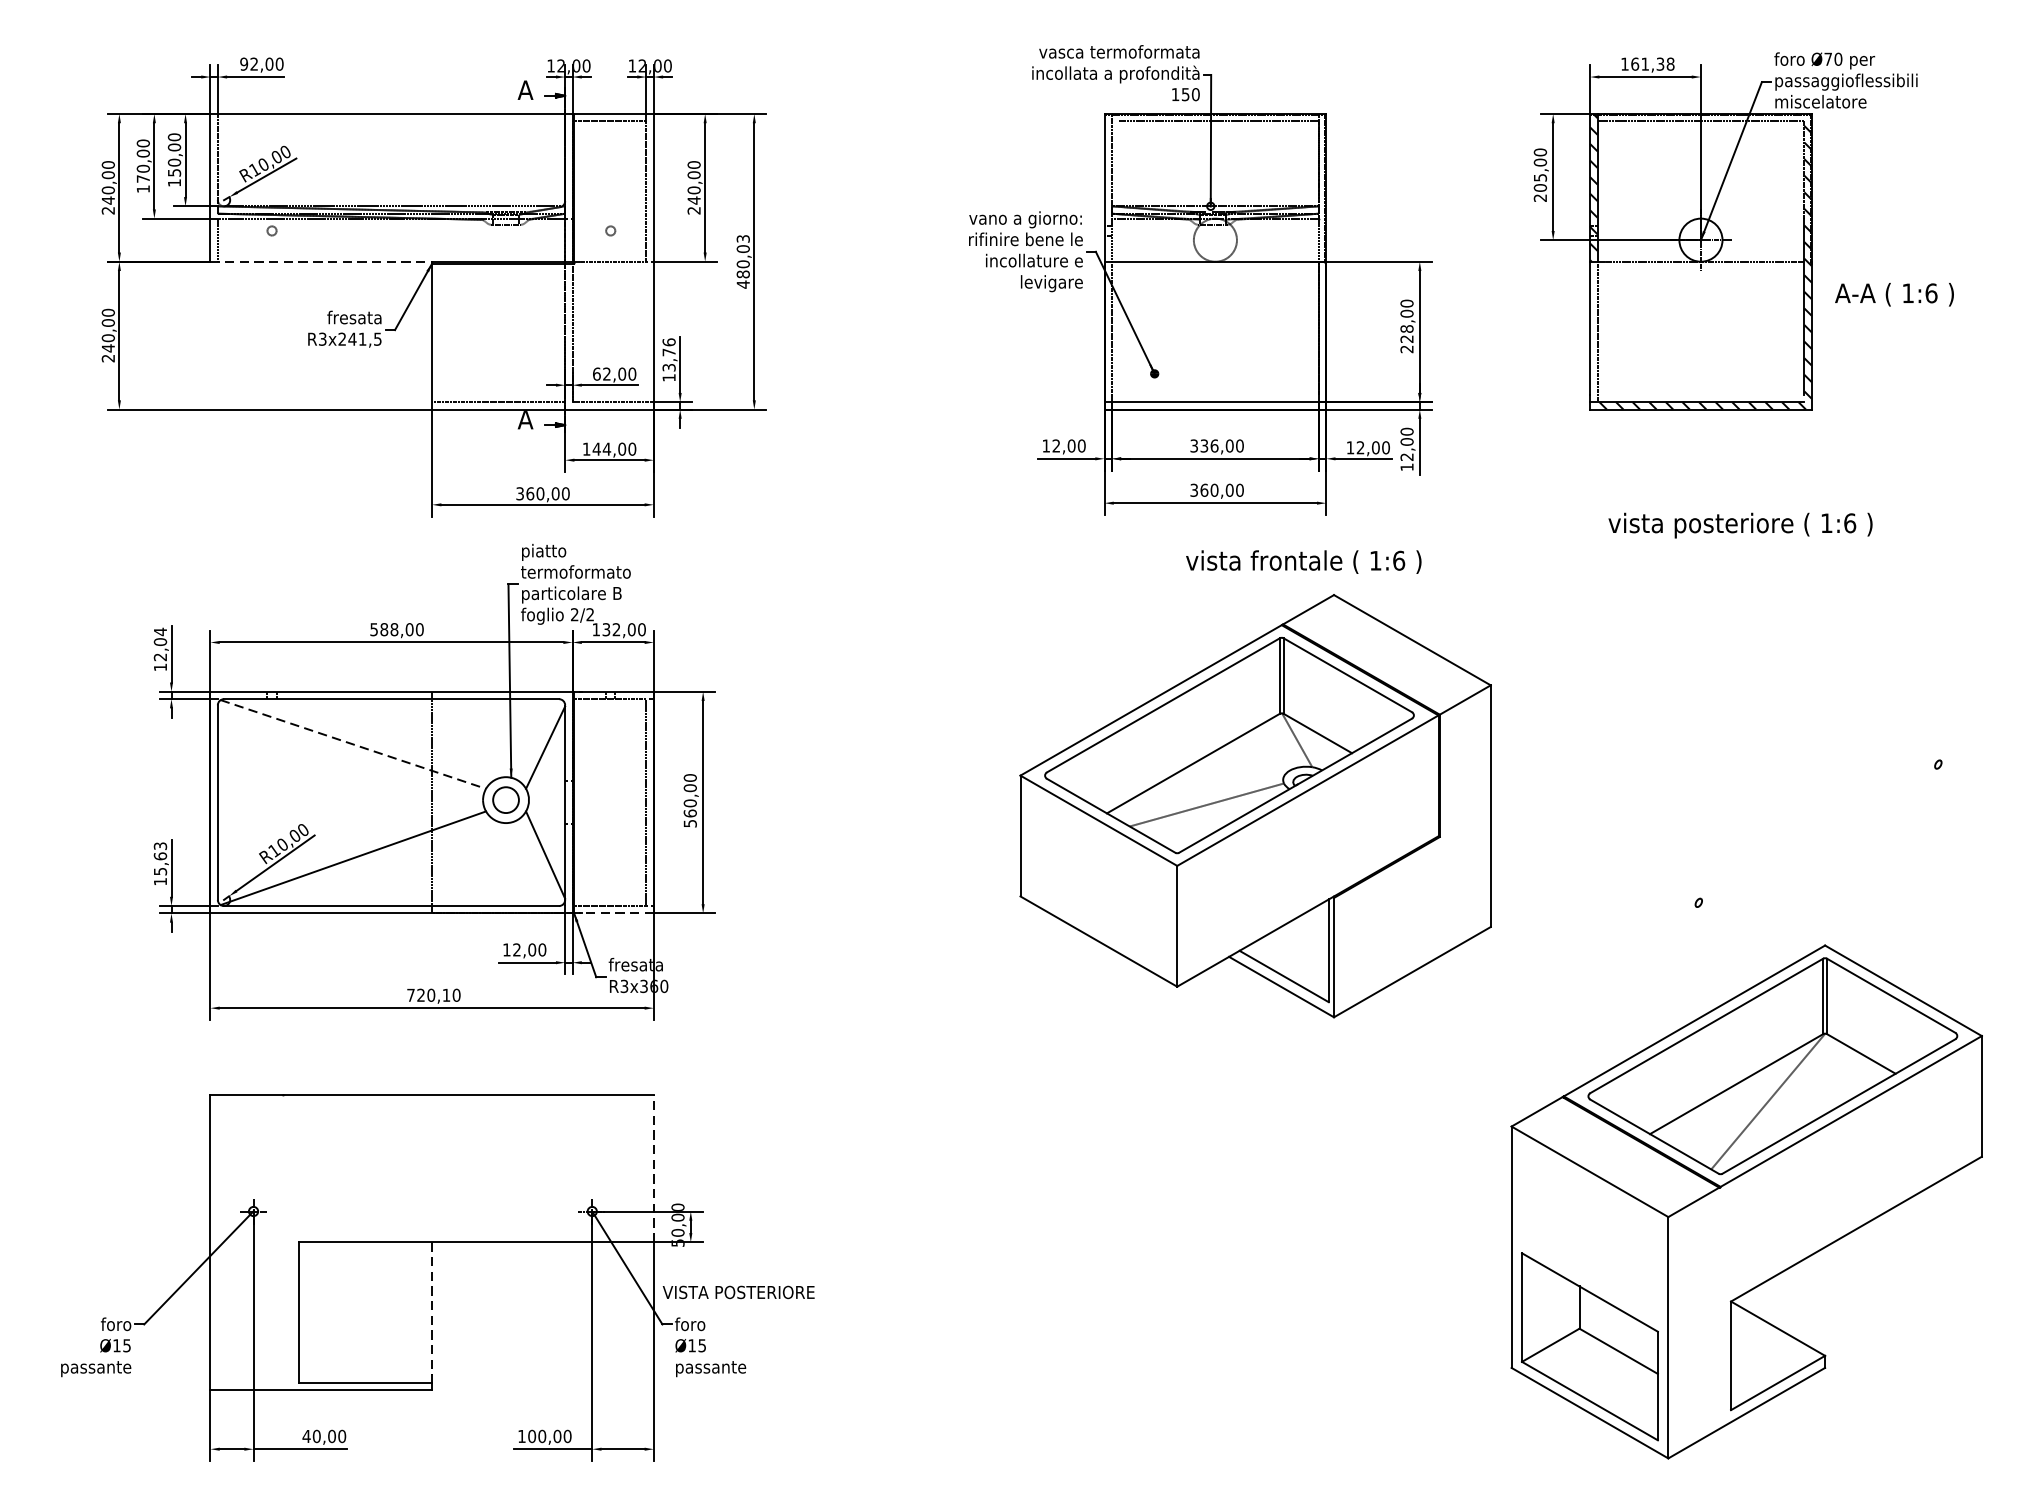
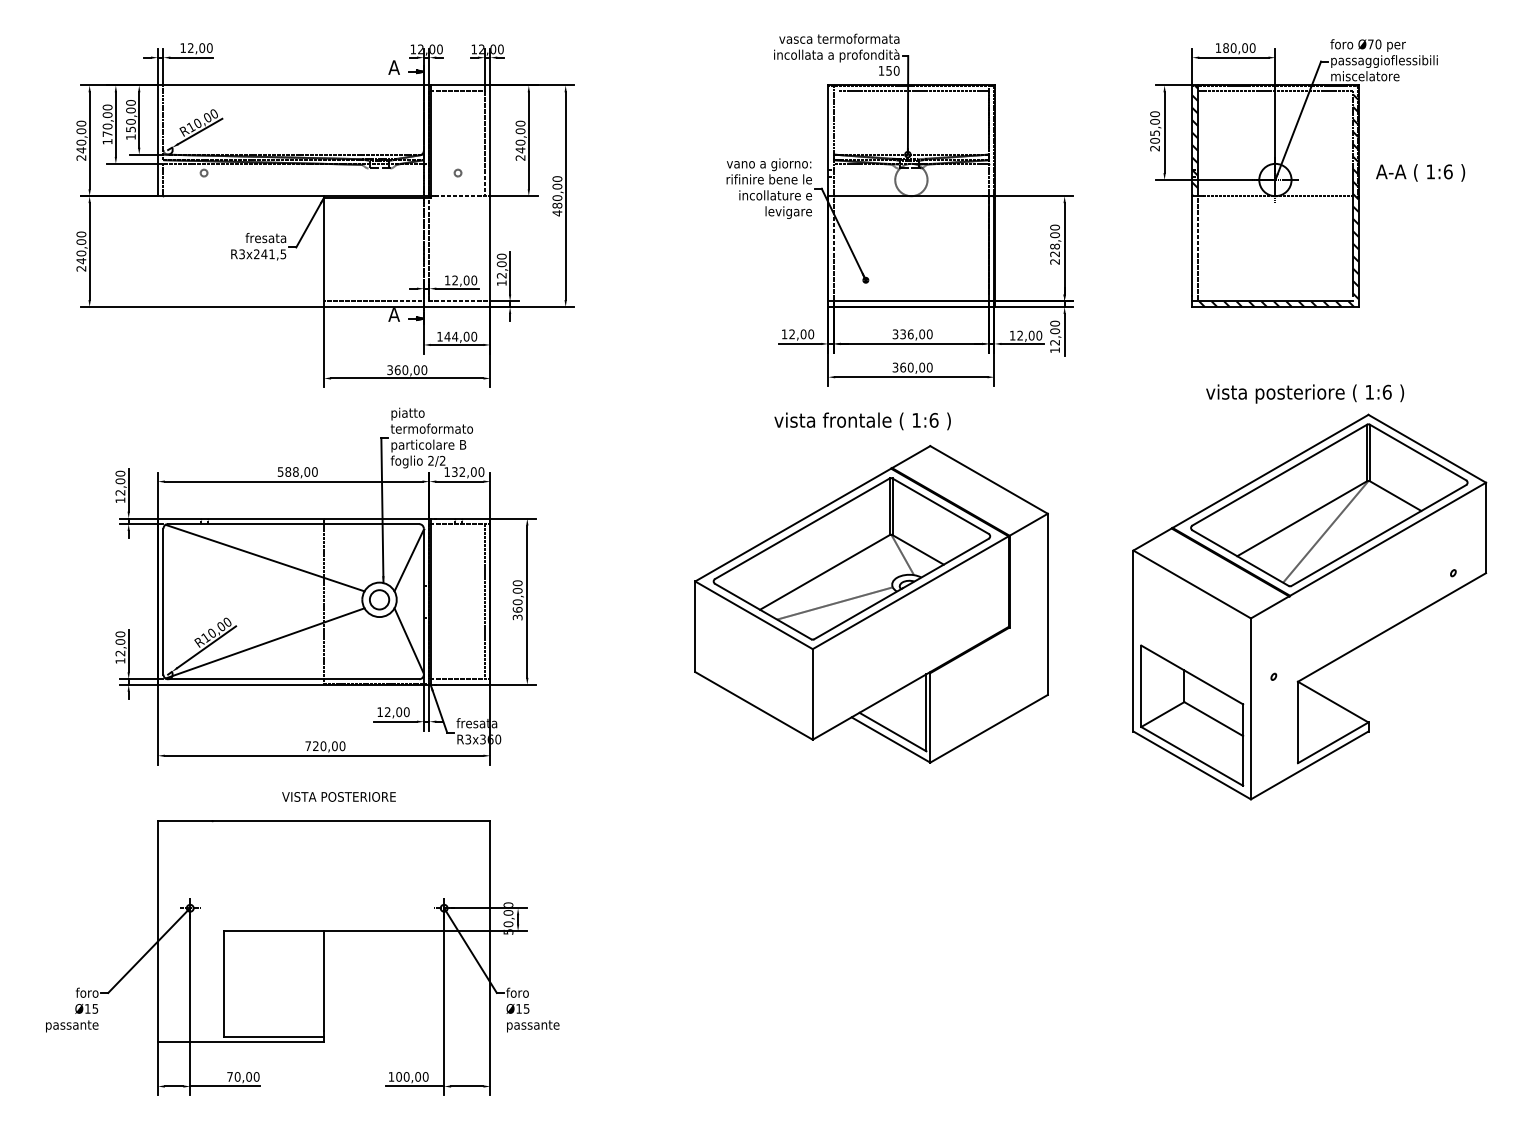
text: (1653, 63) -> (1239, 47), 161,38 -> 180,00
text: (244, 64) -> (183, 48), 92,00 -> 12,00
text: (743, 238) -> (557, 178), 480,03 -> 480,00
line: (321, 262) -> (241, 196), dashed -> solid
text: (1894, 294) -> (1420, 172), moved
text: (668, 354) -> (501, 265), 13,76 -> 12,00
text: (596, 374) -> (447, 280), 62,00 -> 12,00
text: (1303, 562) -> (862, 421), moved
text: (160, 631) -> (120, 473), 12,04 -> 12,00
line: (353, 744) -> (265, 558), dashed -> solid
part: (1255, 806) -> (871, 604), moved
text: (688, 823) -> (516, 617), 560,00 -> 360,00
text: (160, 858) -> (120, 643), 15,63 -> 12,00
line: (616, 913) -> (462, 684), dashed -> solid
text: (445, 995) -> (334, 746), 720,10 -> 720,00
line: (654, 1167) -> (490, 875), dashed -> solid
part: (1746, 1201) -> (1309, 606), moved
text: (738, 1291) -> (338, 796), moved
line: (432, 1309) -> (324, 981), dashed -> solid
text: (305, 1435) -> (229, 1076), 40,00 -> 70,00

